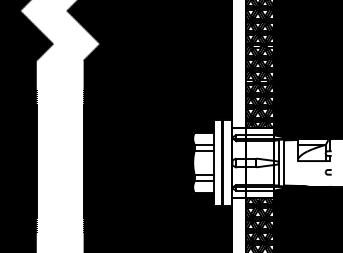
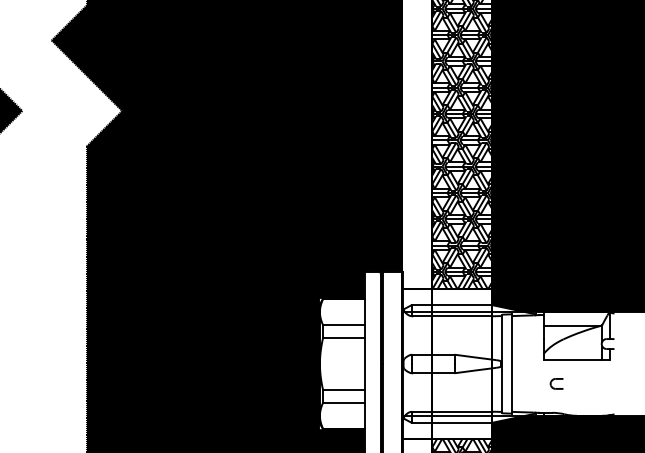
part: (327, 172) -> (554, 384), moved

